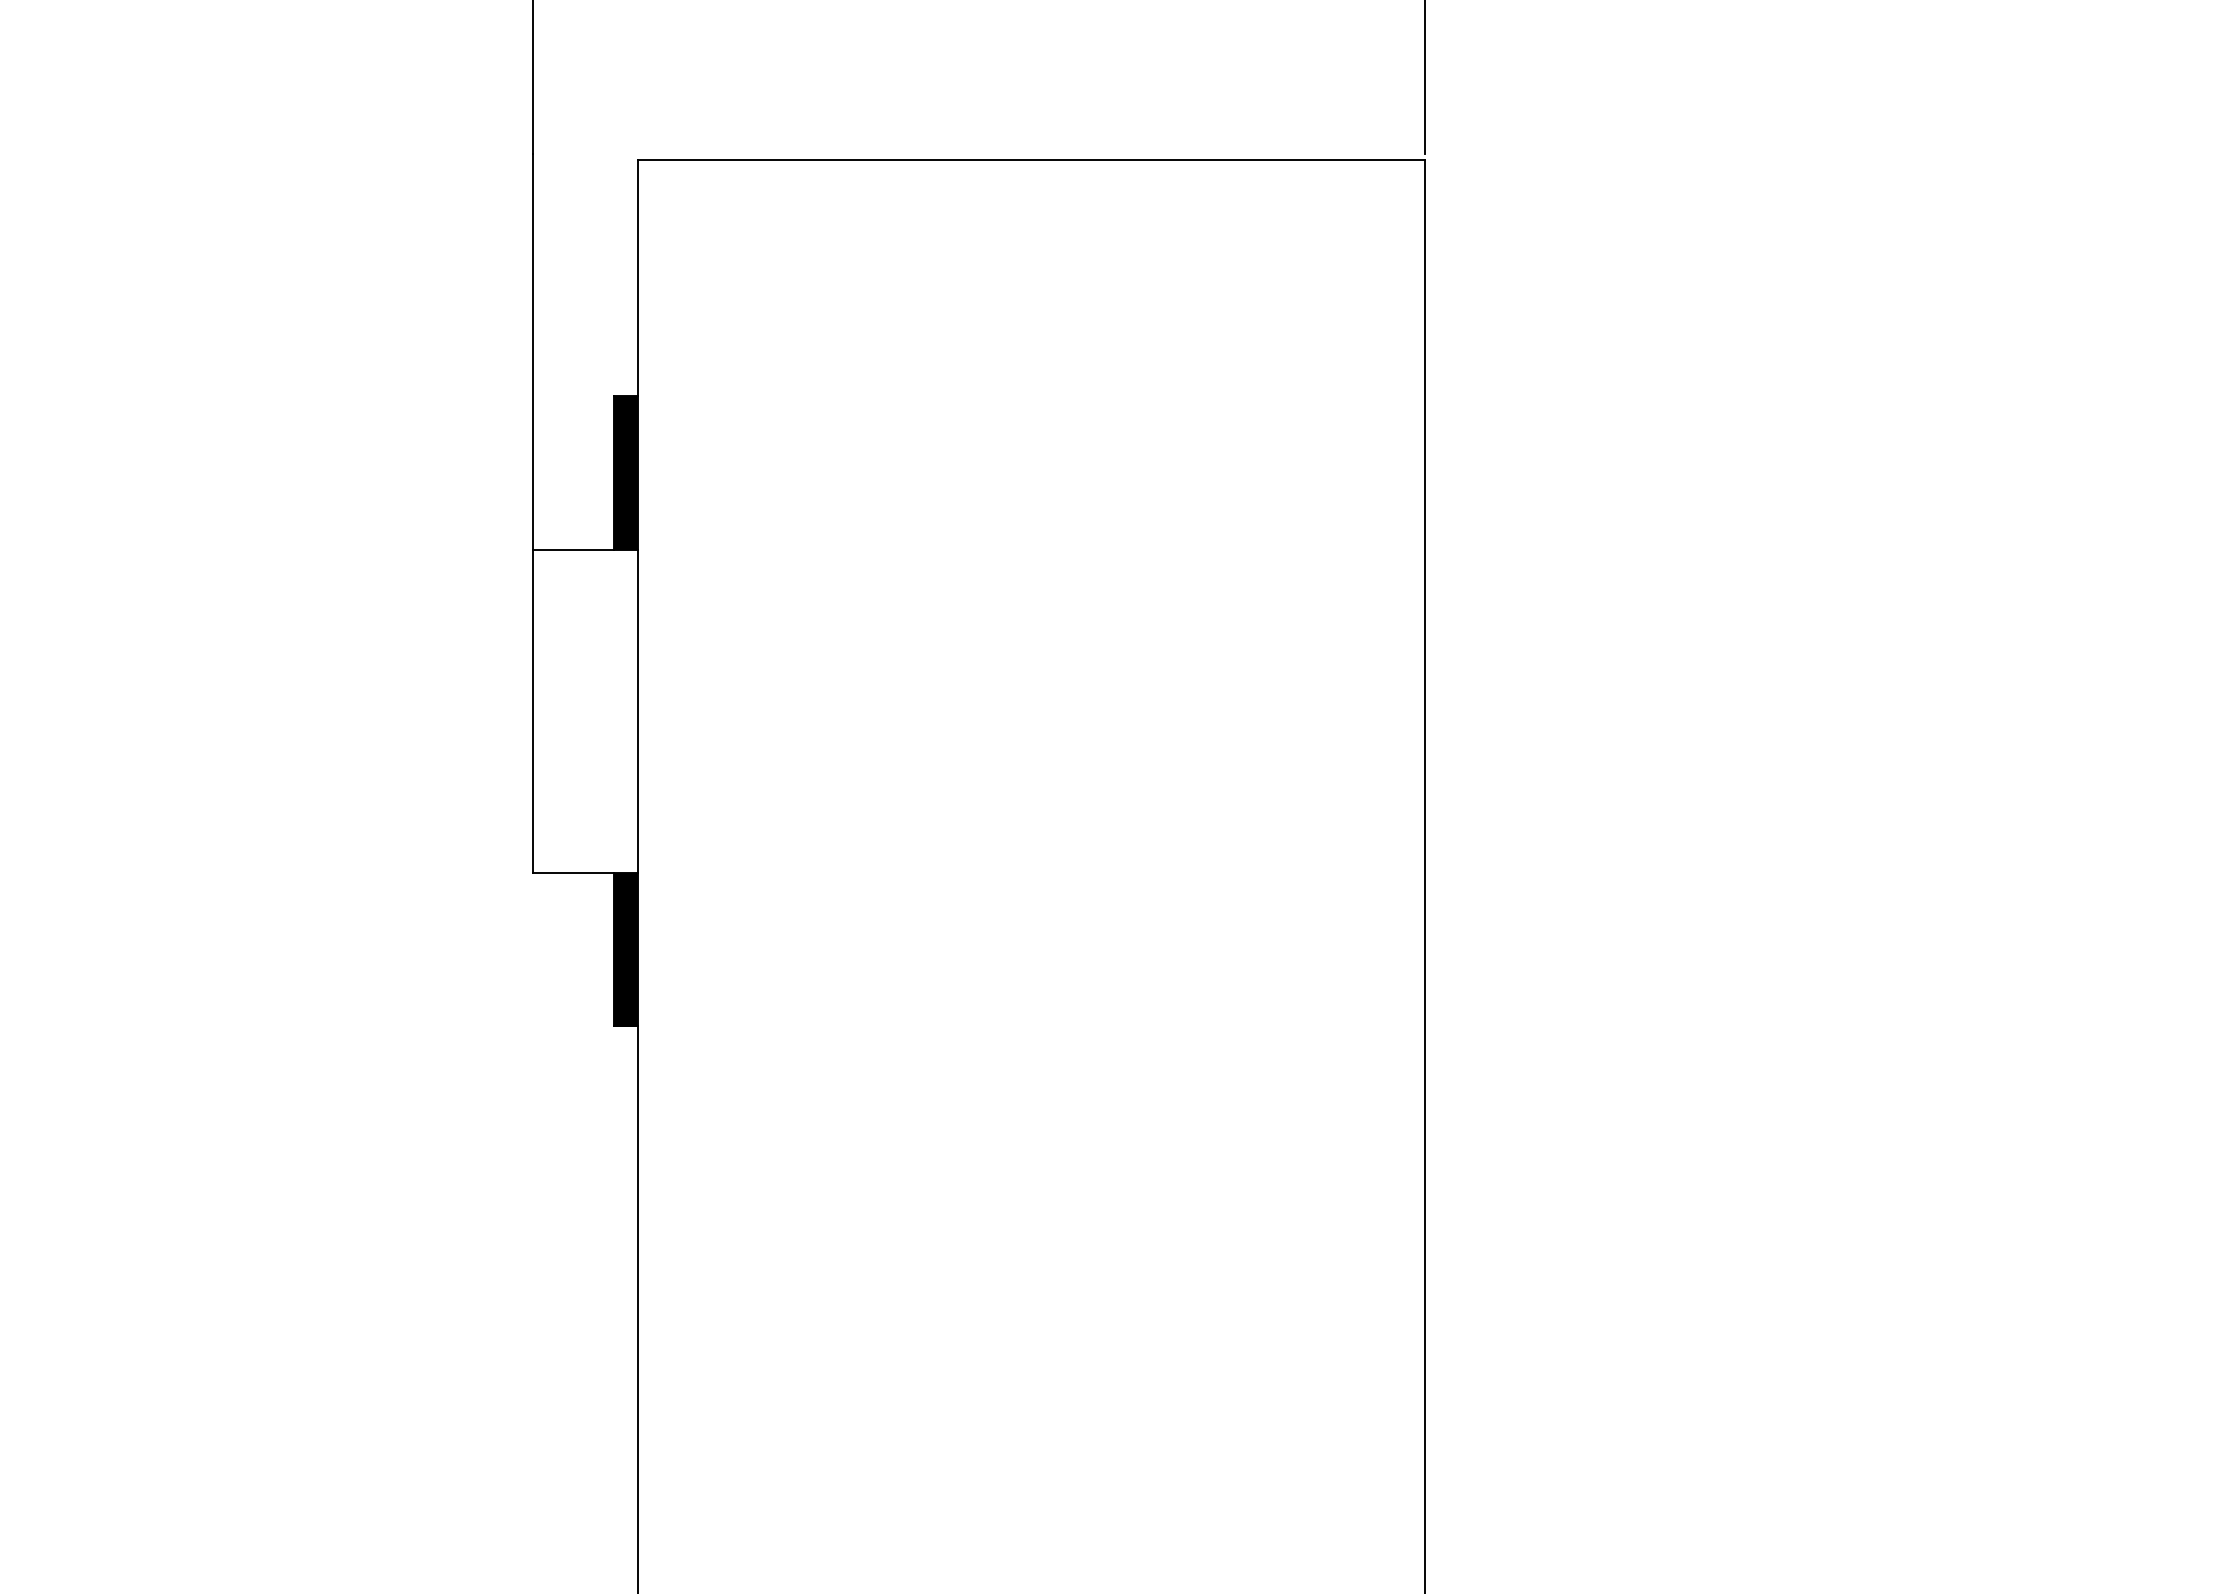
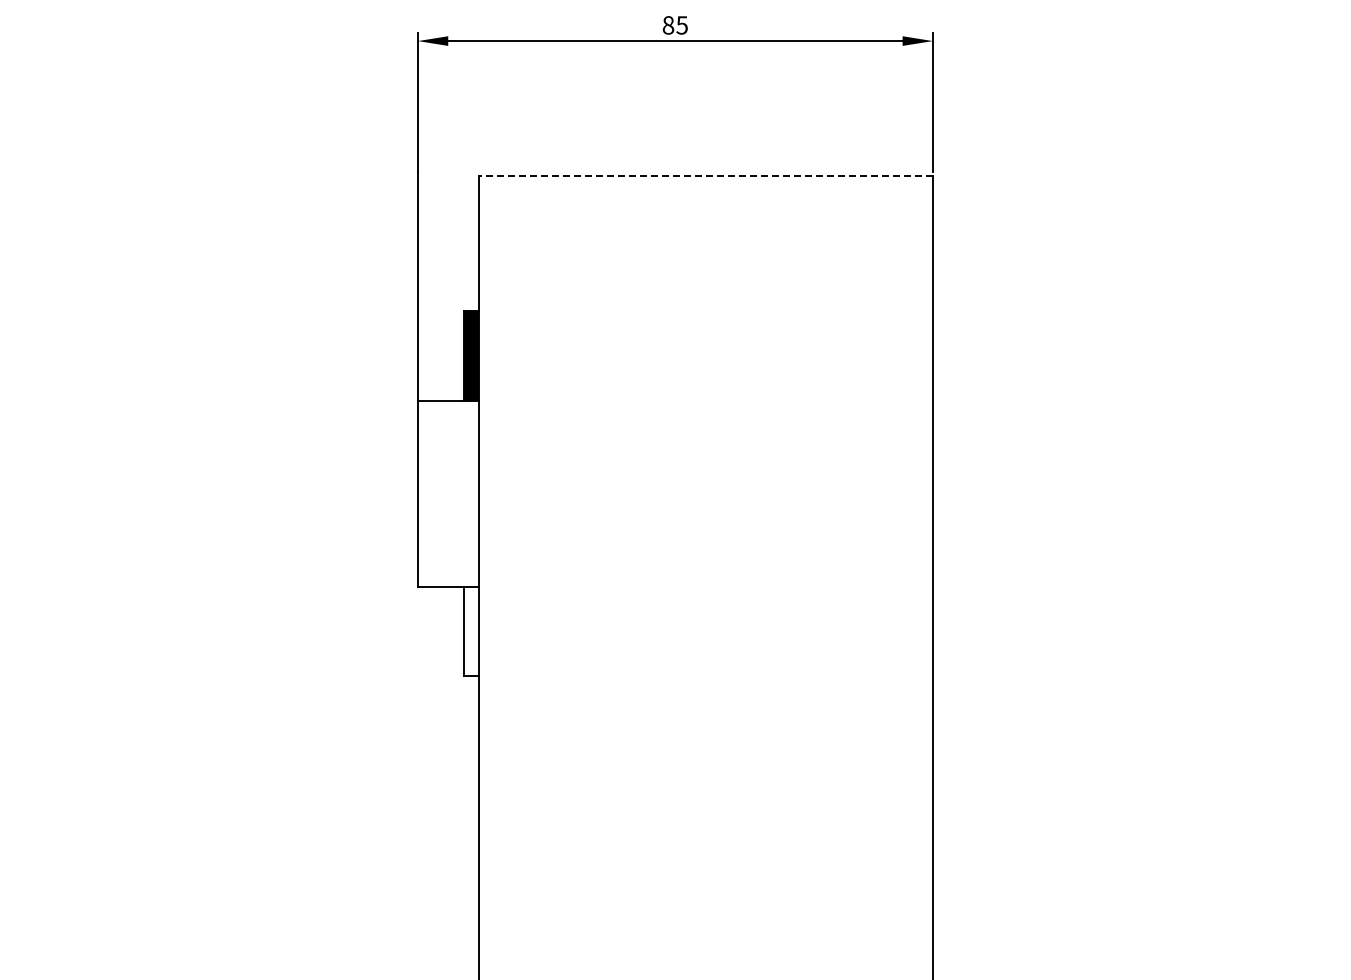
line: (1031, 160) -> (705, 175), solid -> dashed
fill: (625, 950) -> (471, 631), removed

